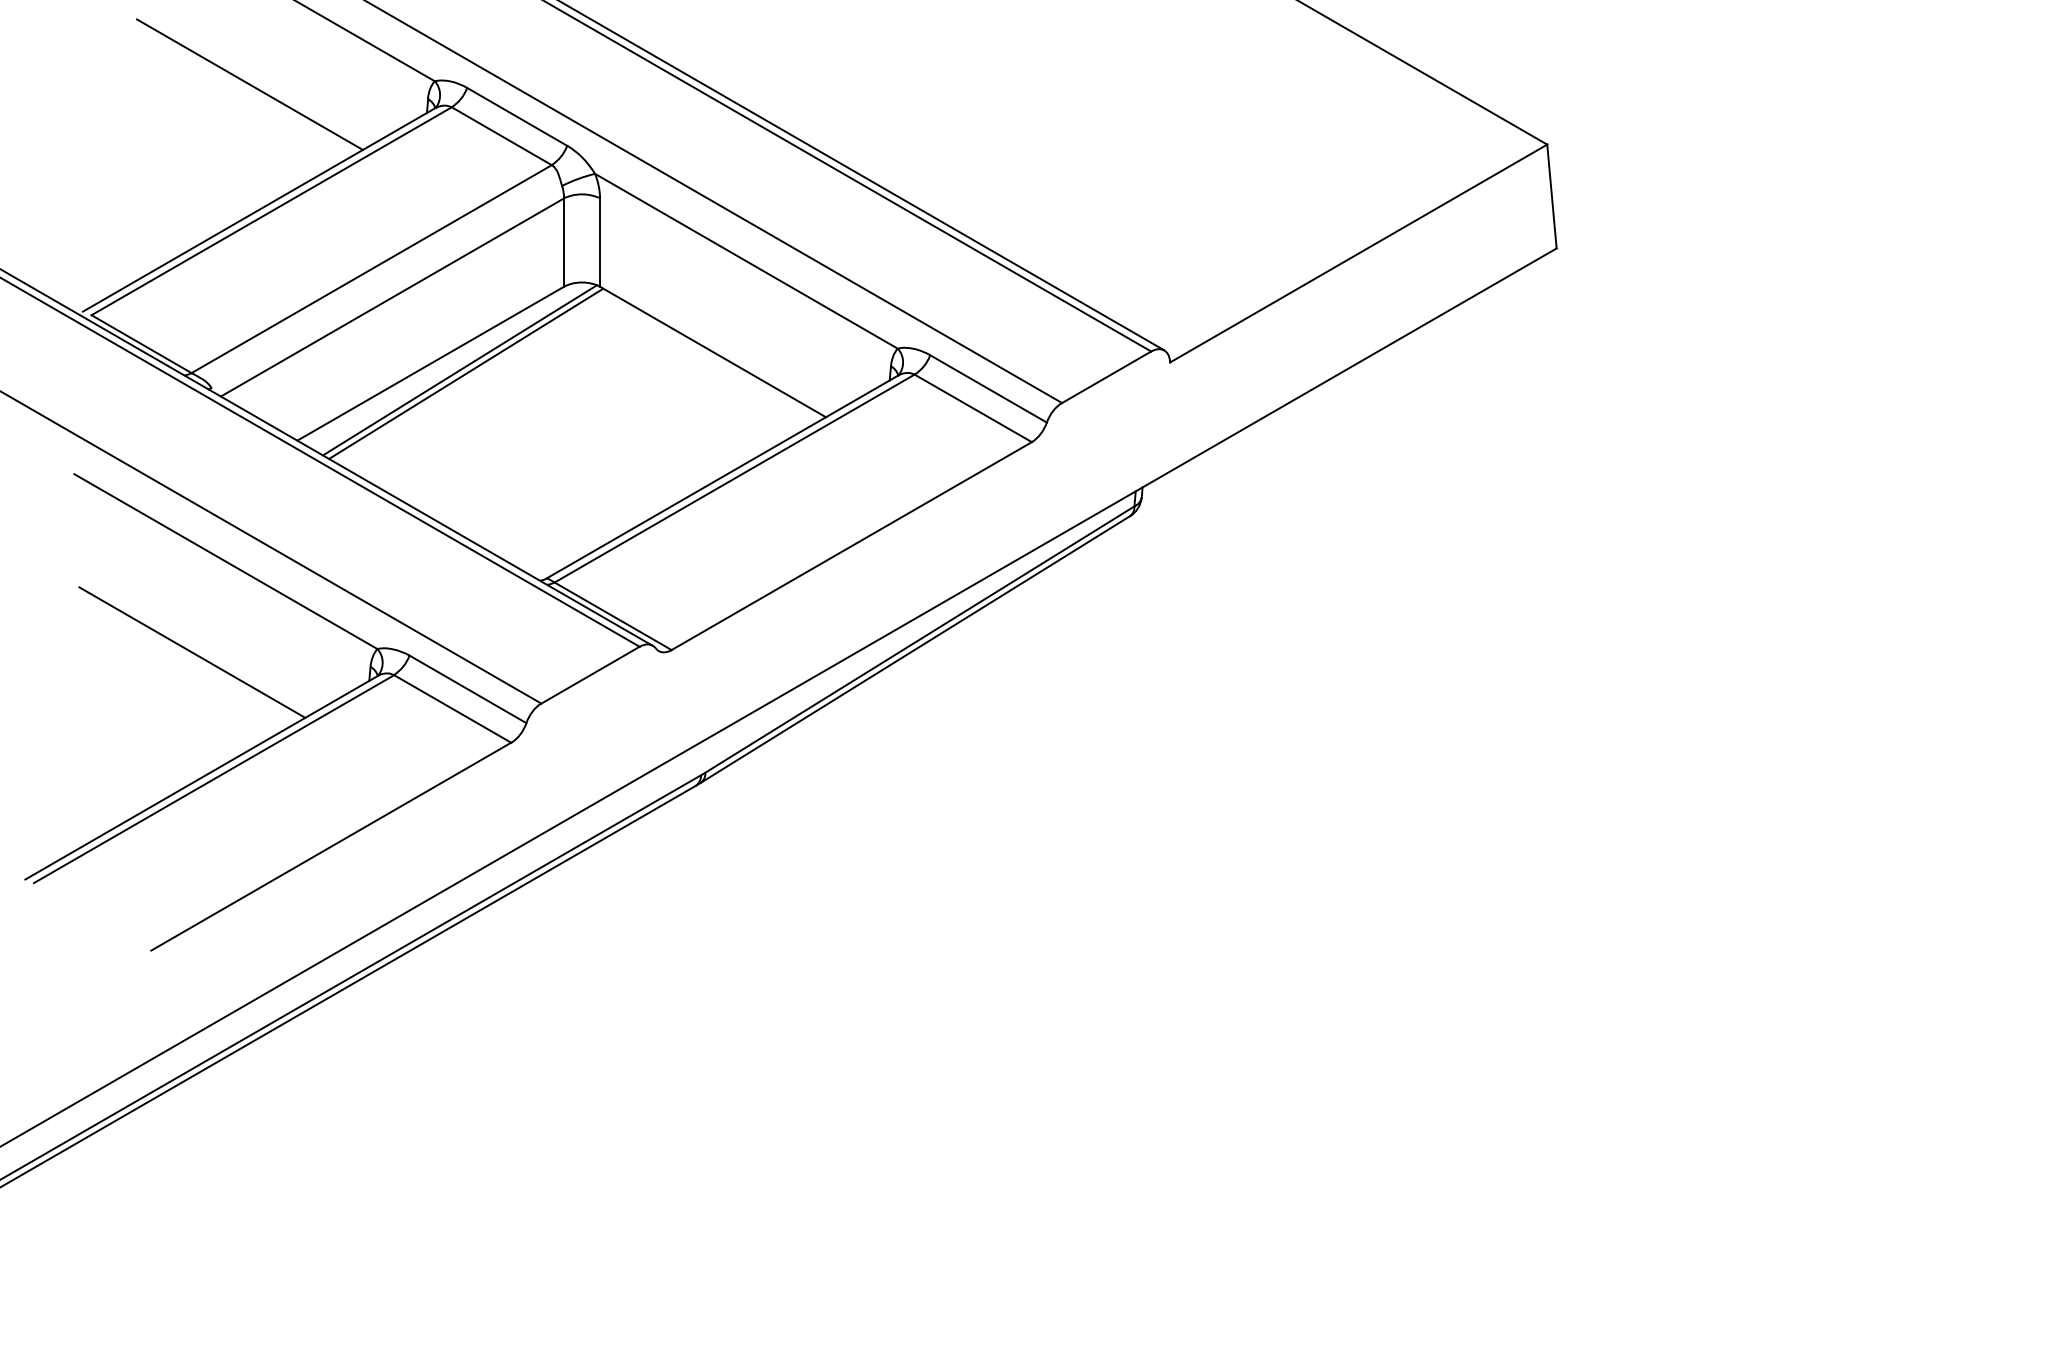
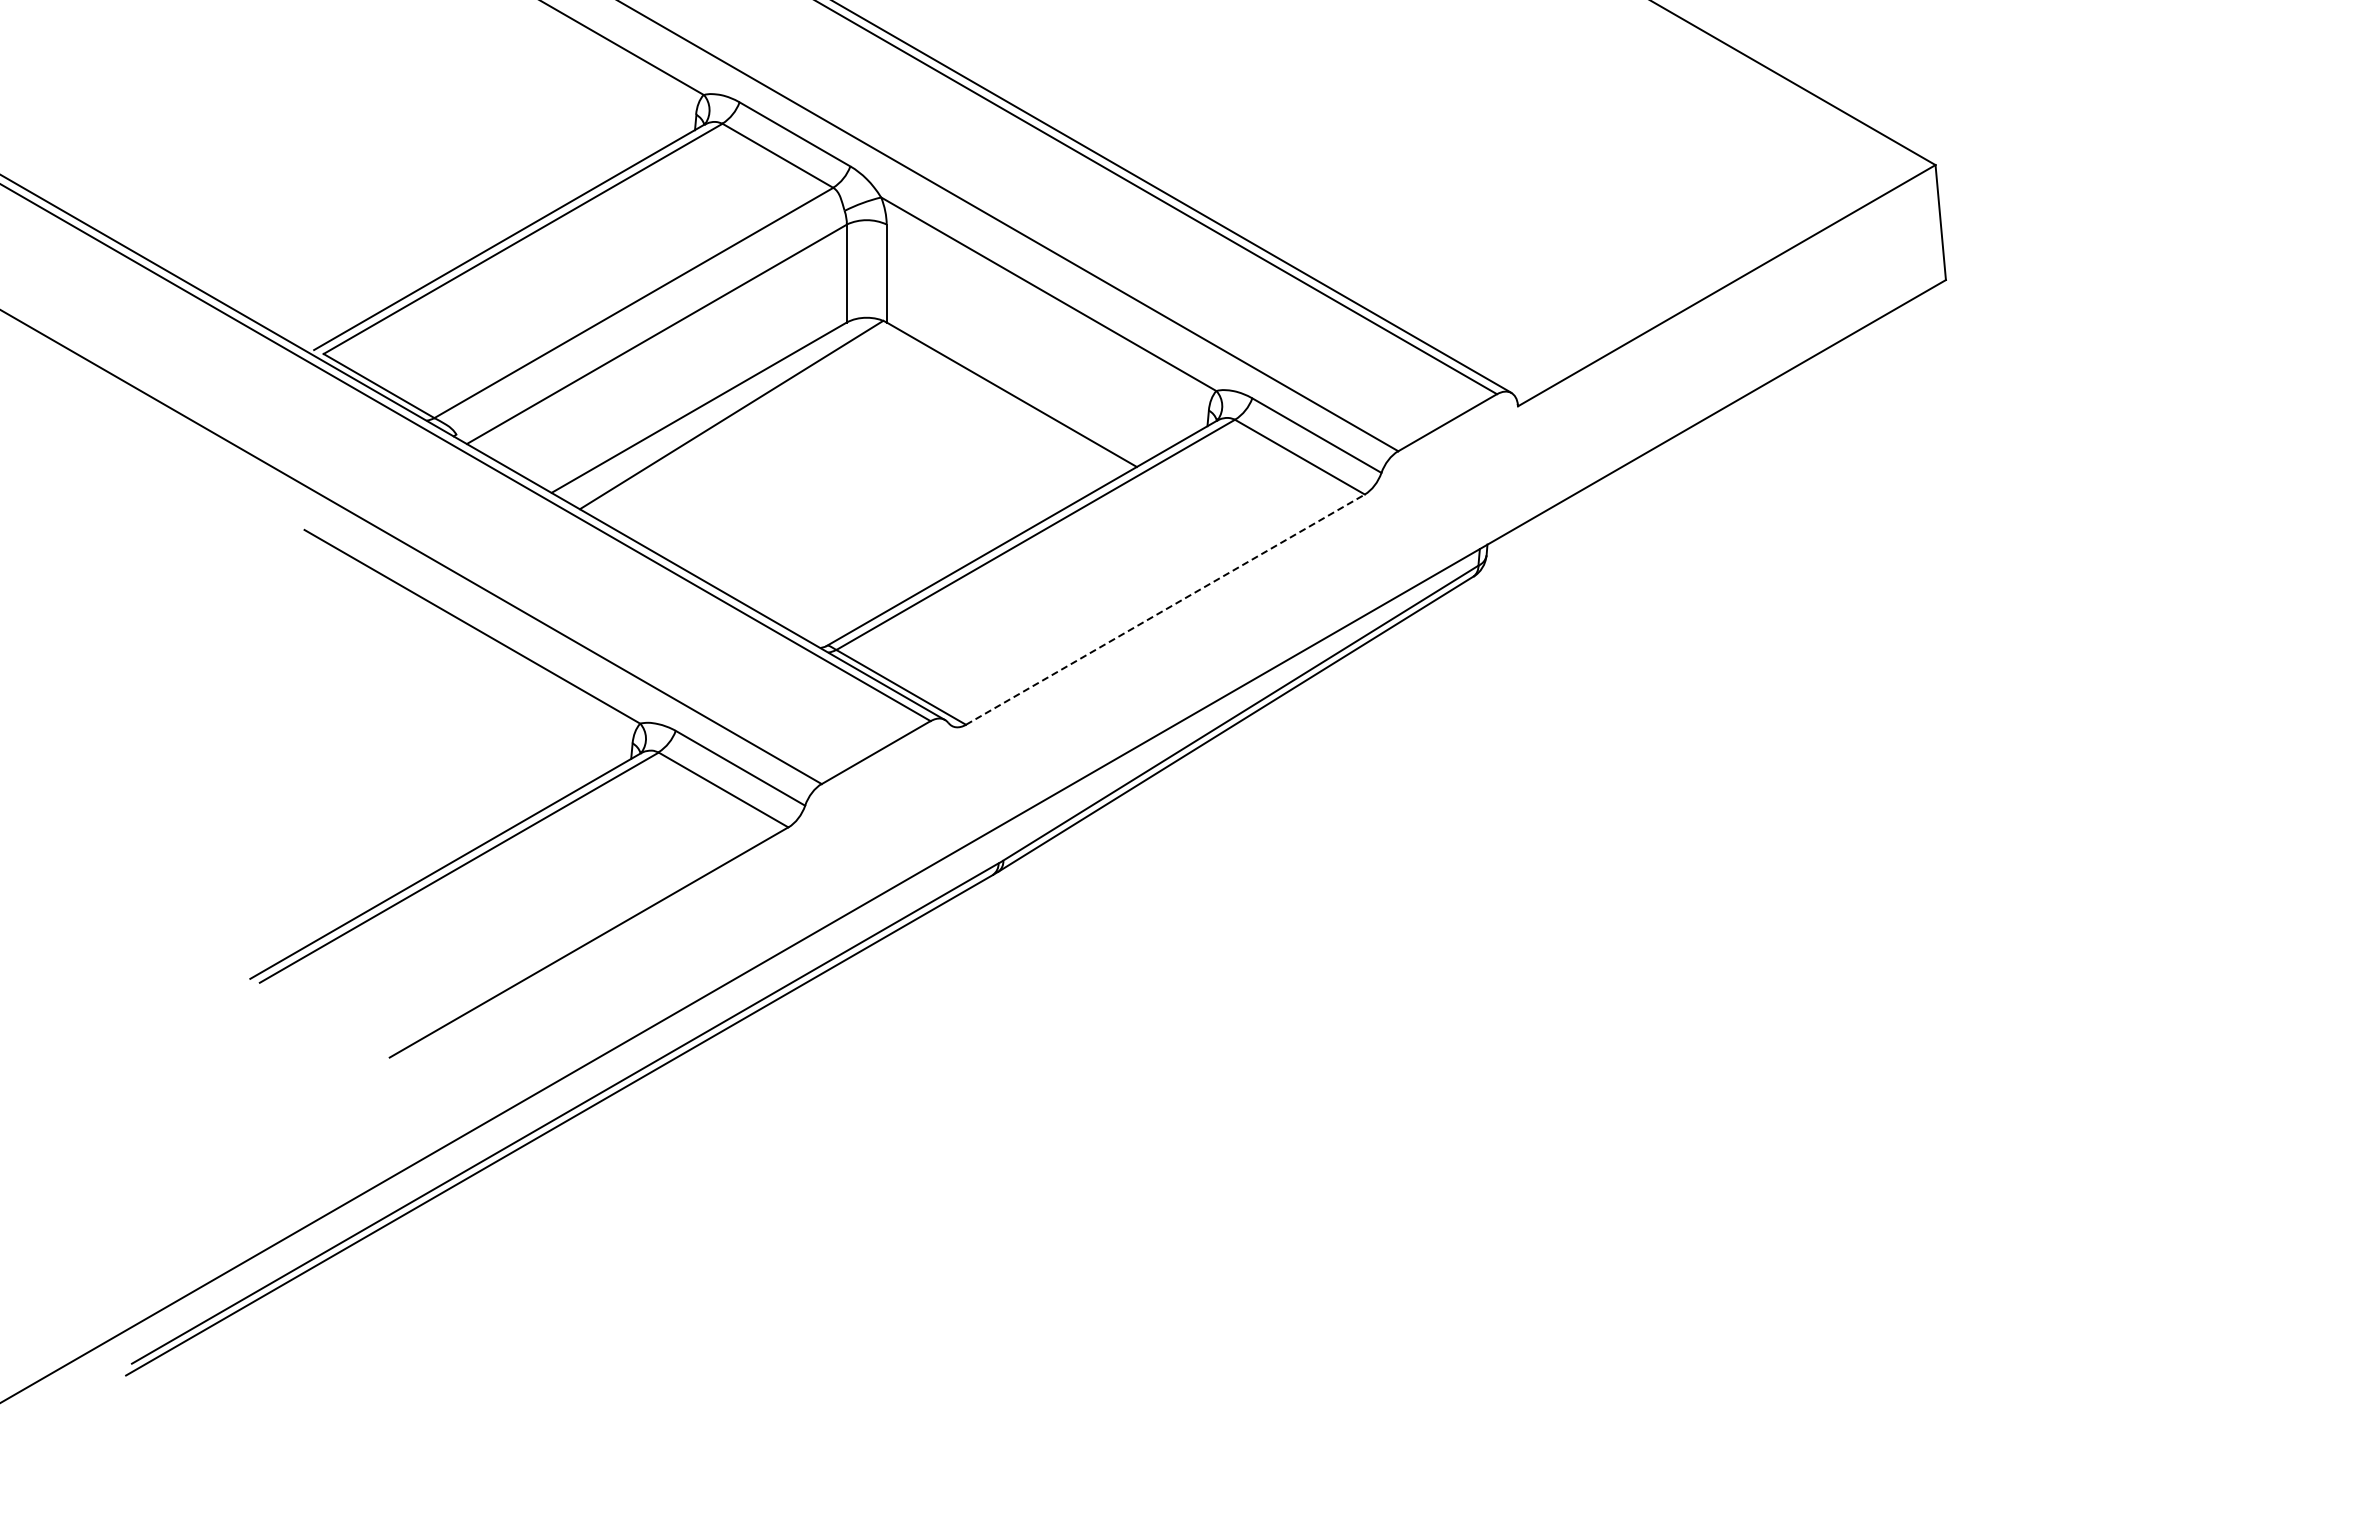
line: (250, 84) -> (499, 98), removed
line: (466, 373) -> (738, 418), removed
line: (851, 545) -> (1165, 609), solid -> dashed
line: (192, 652) -> (435, 727), removed

